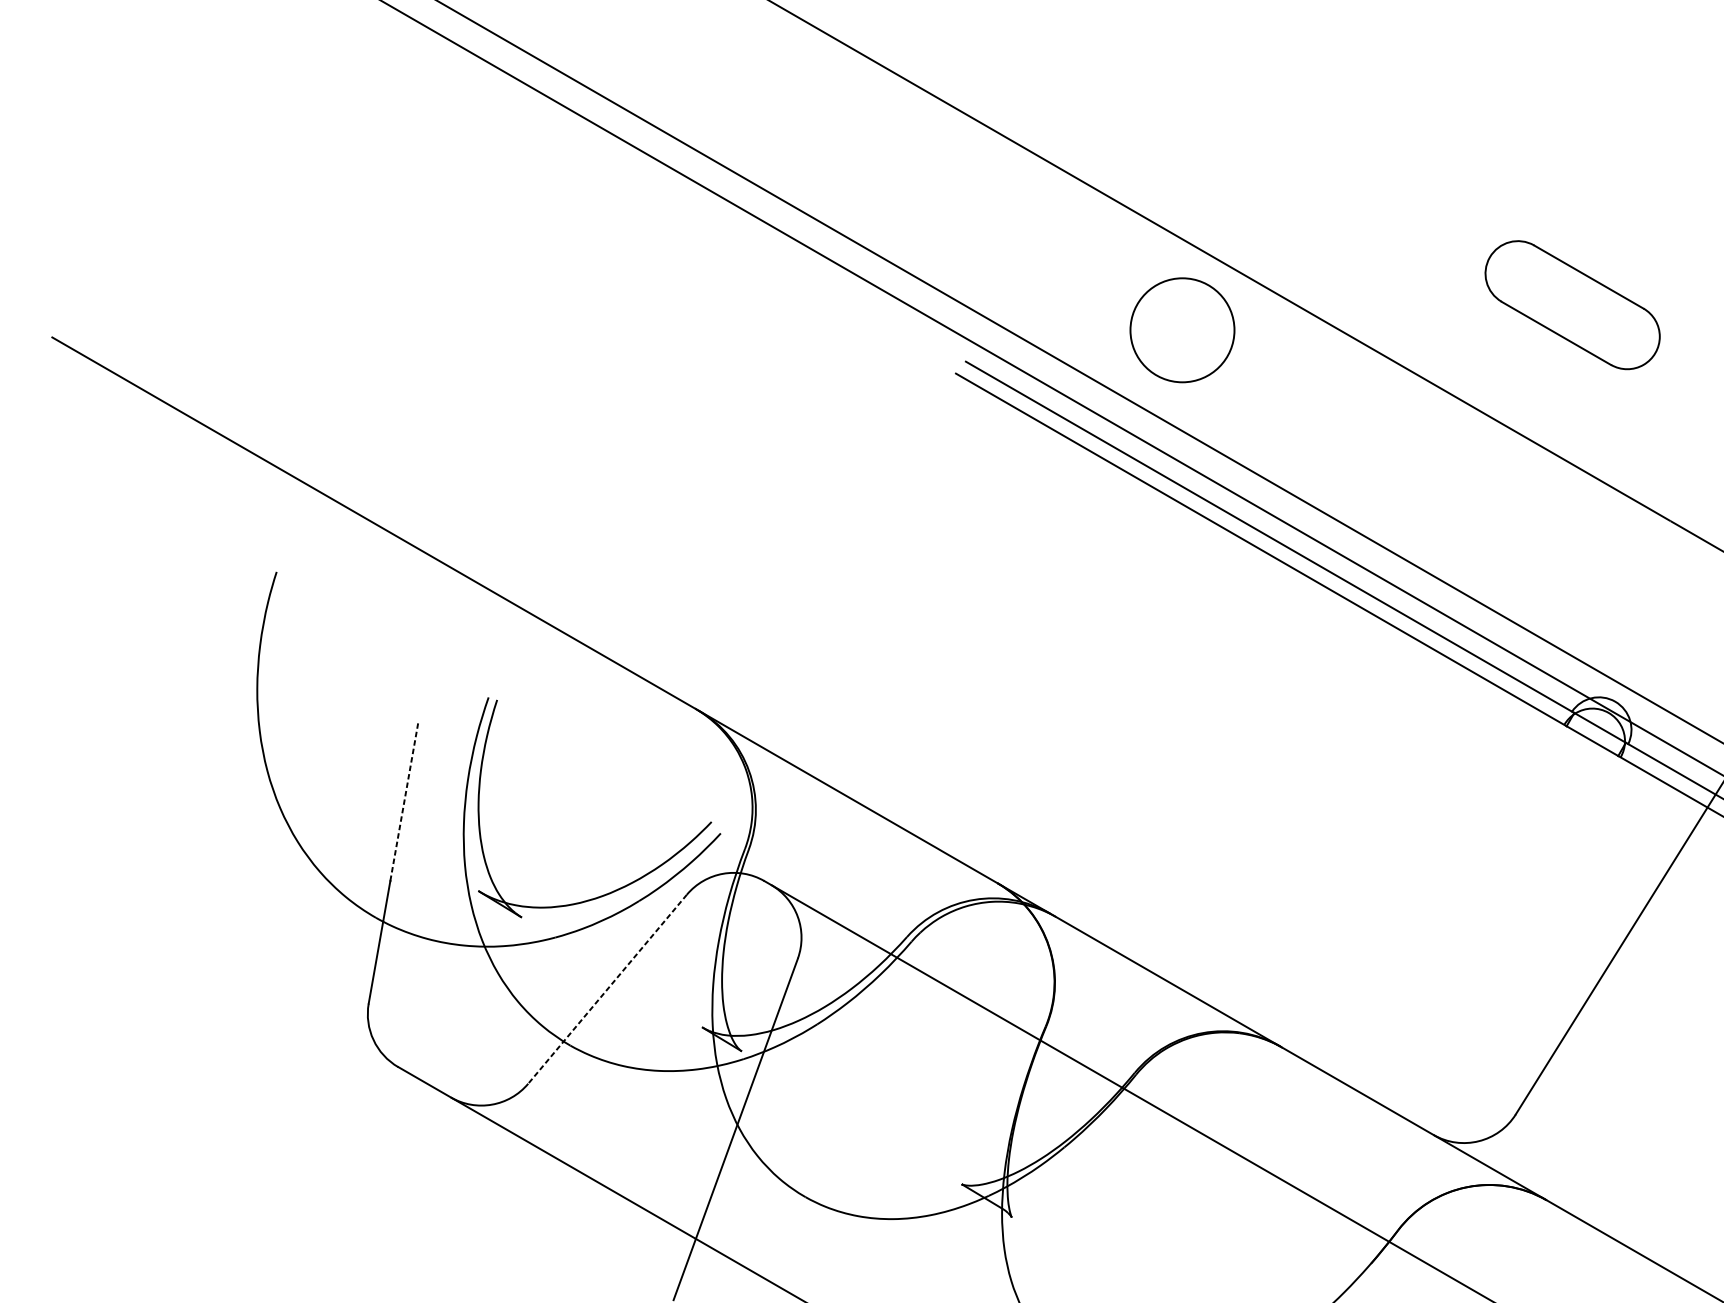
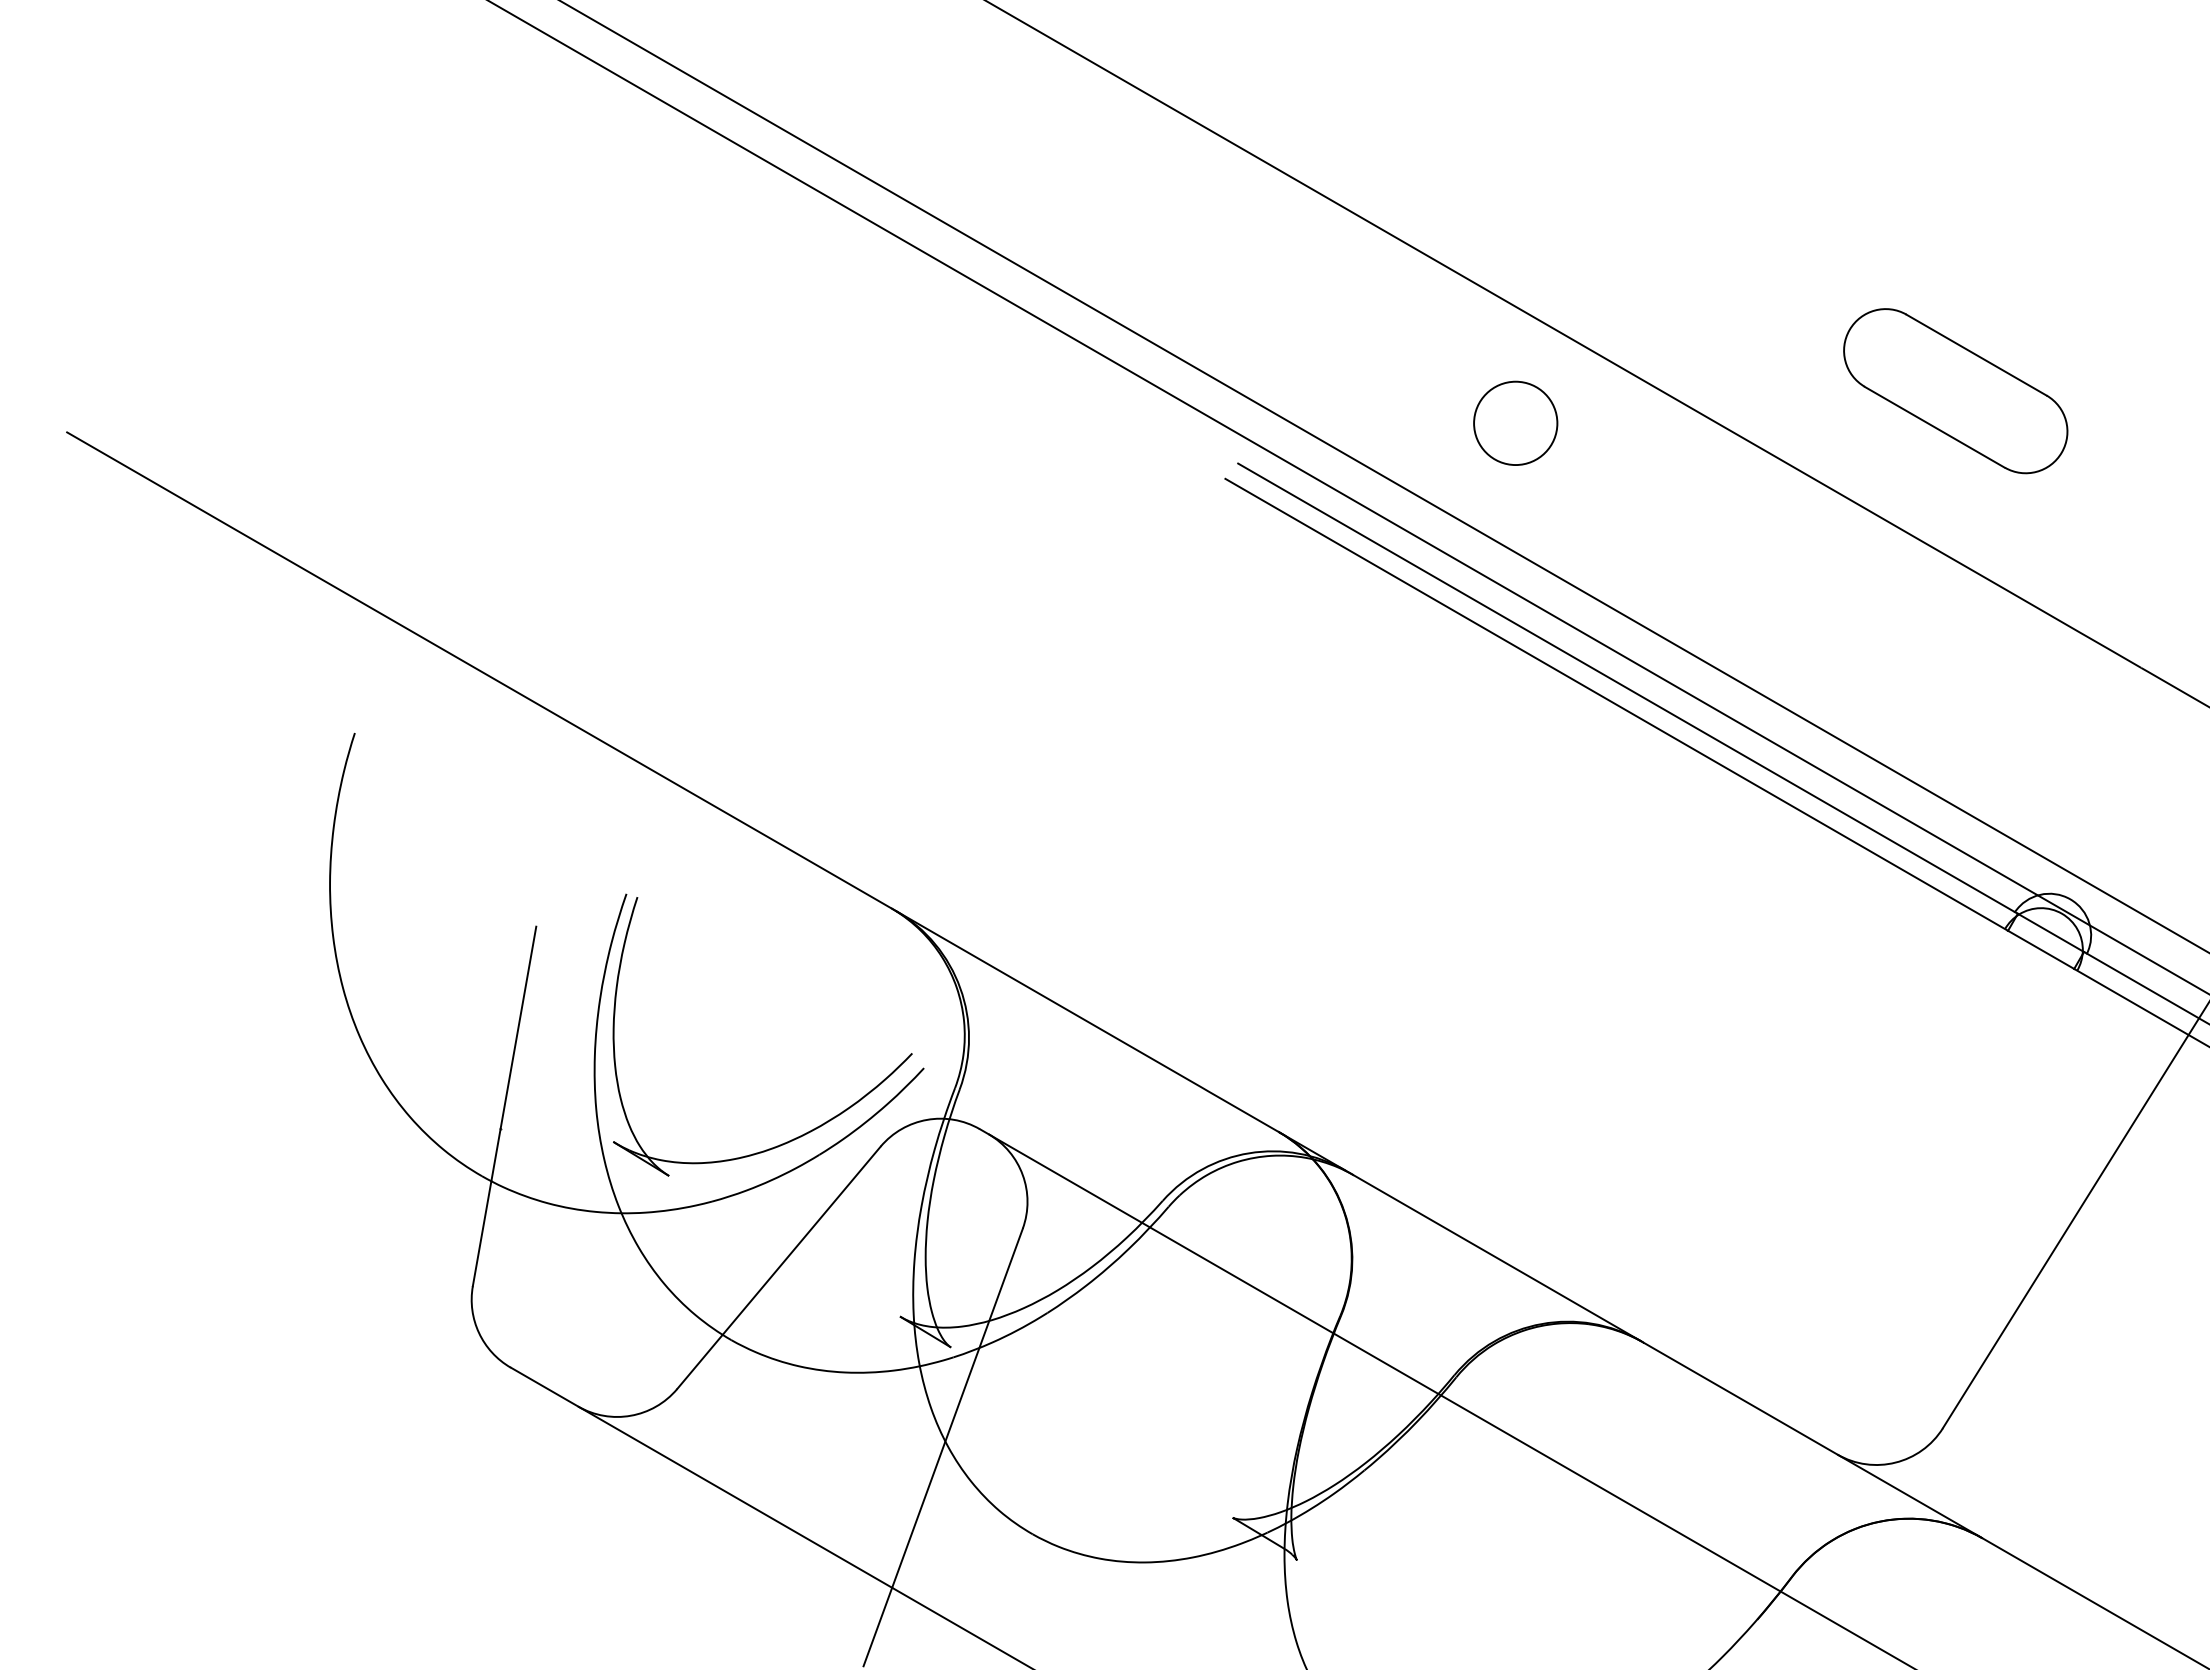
part: (1572, 305) -> (1955, 391), moved
circle: (1182, 330) -> (1515, 423), size x0.62
line: (404, 801) -> (518, 1027), dashed -> solid
line: (607, 989) -> (778, 1268), dashed -> solid

